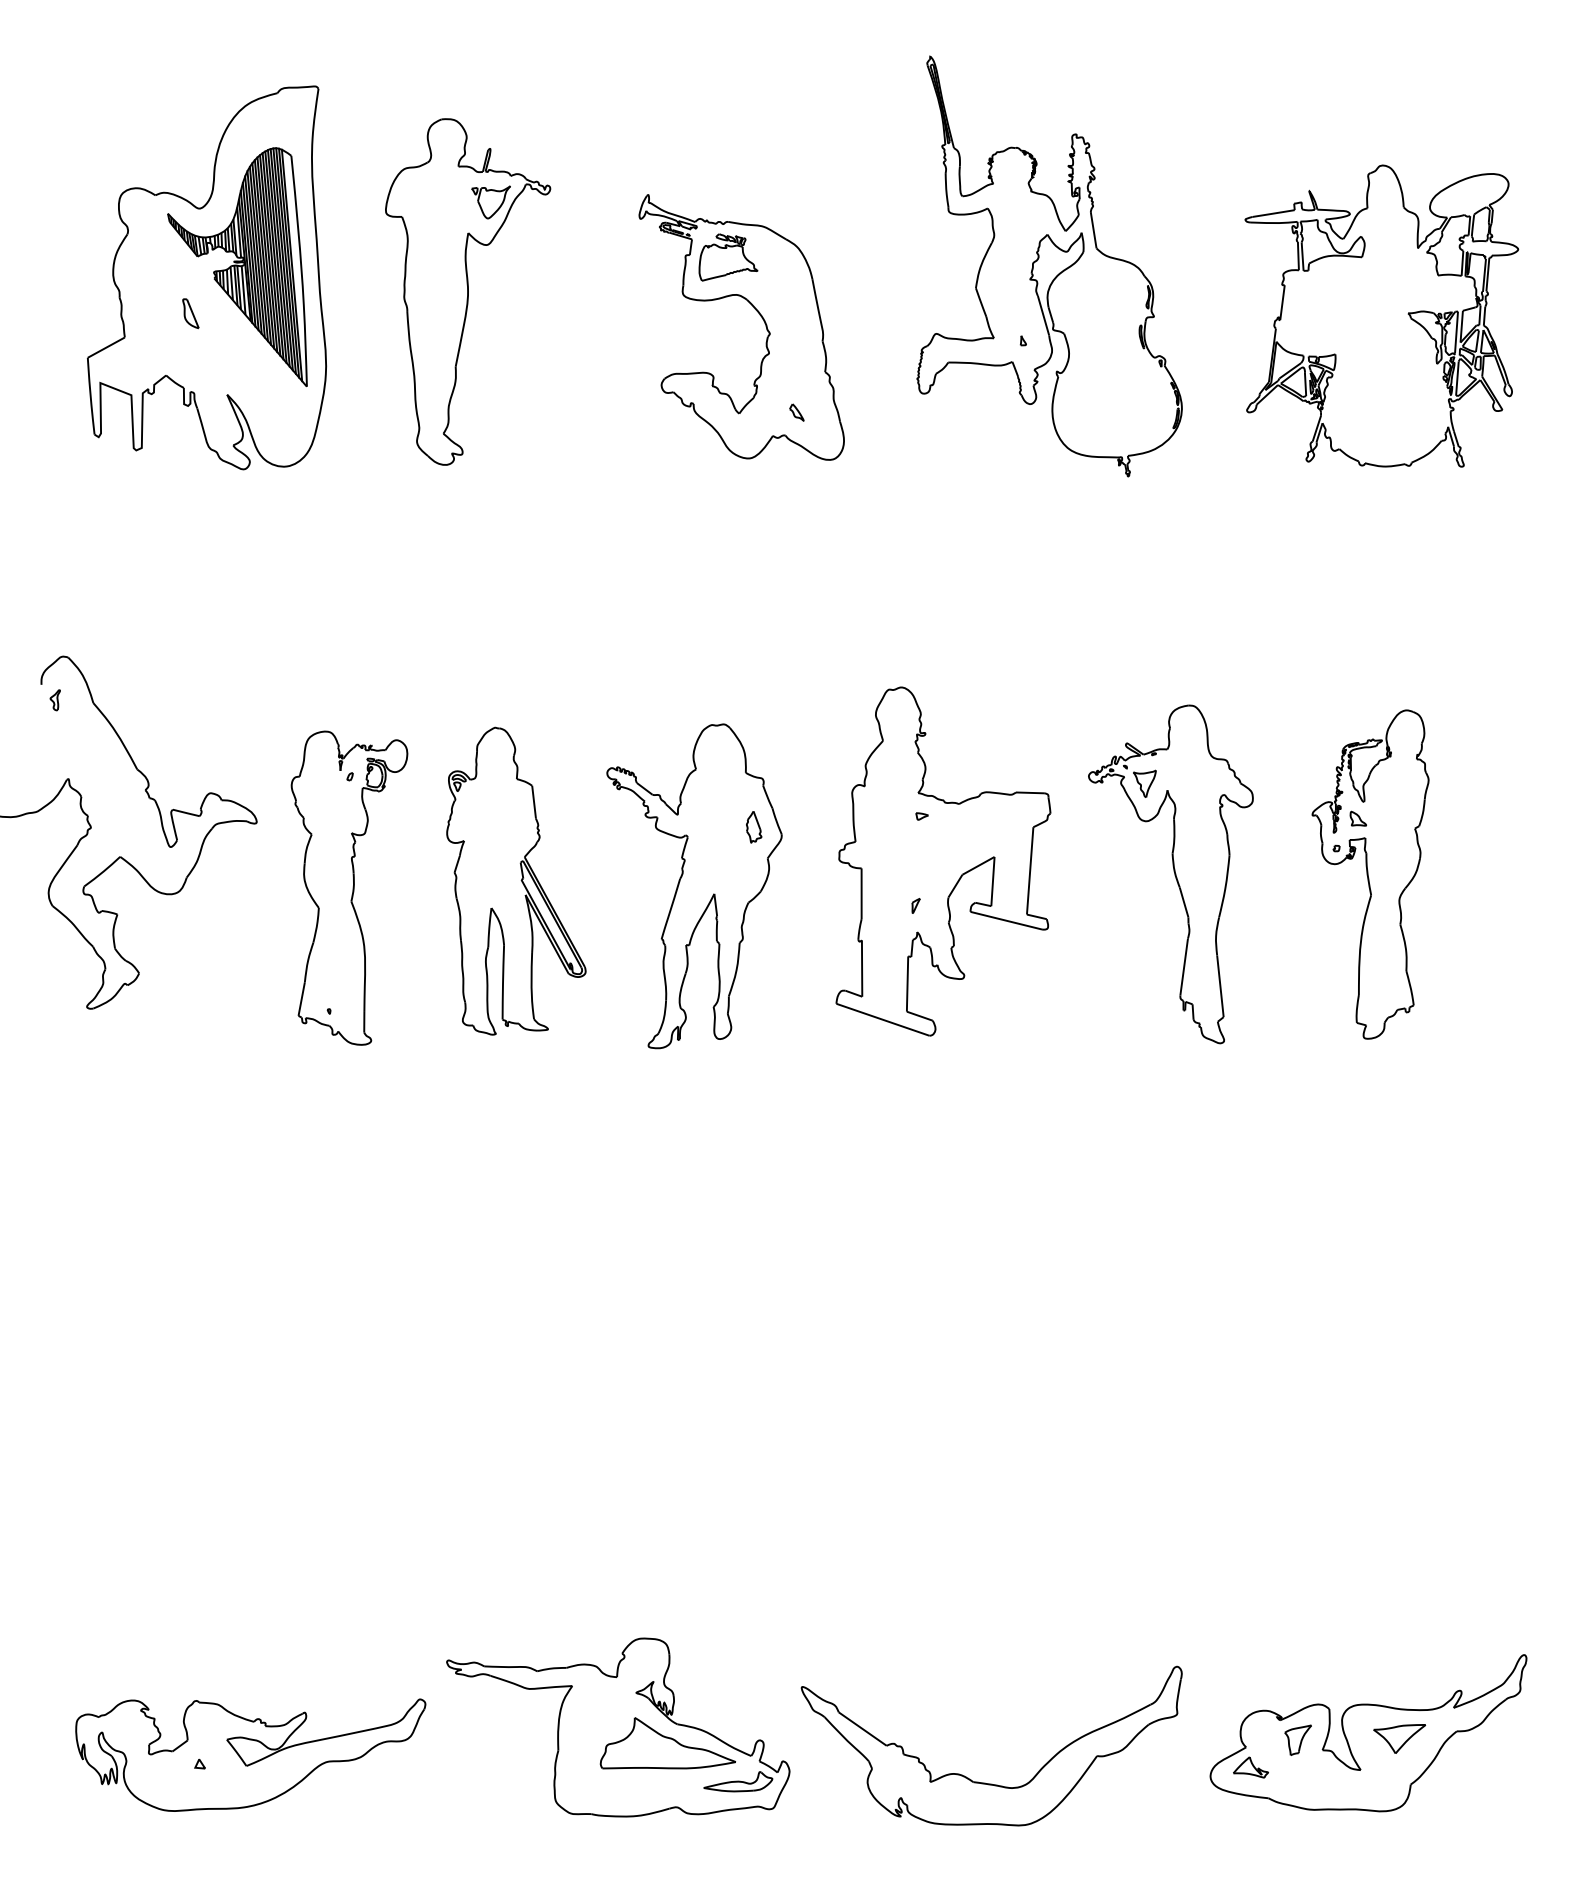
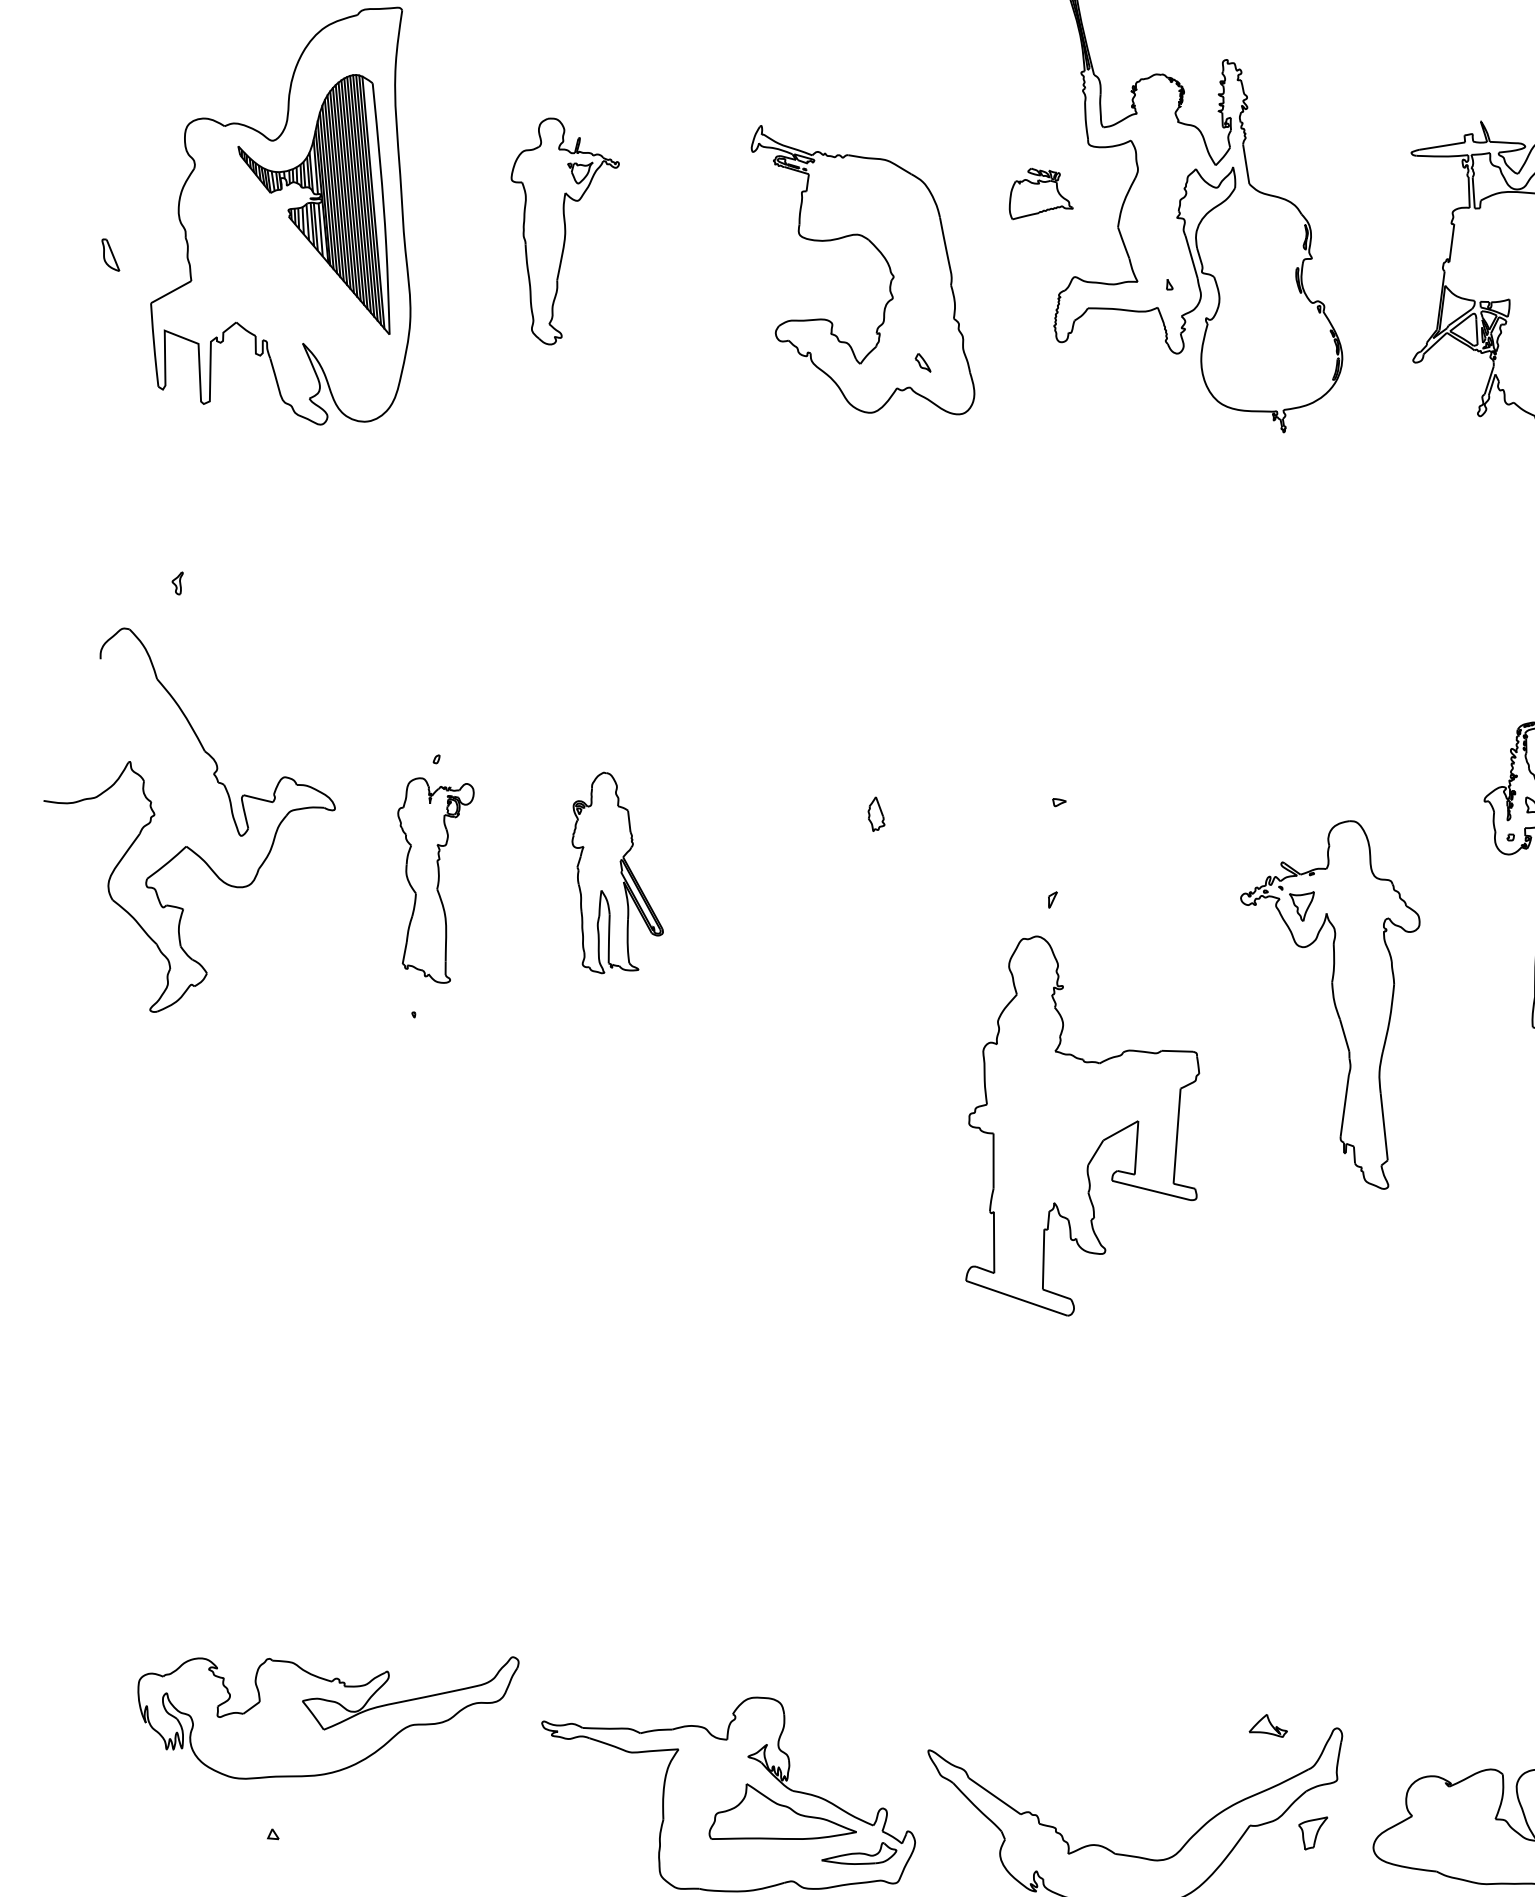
part: (728, 257) -> (1041, 193), moved
part: (468, 291) -> (565, 230), size x0.6
part: (190, 313) -> (110, 254), moved
part: (54, 700) -> (176, 583), moved
part: (943, 861) -> (1082, 1125), moved
part: (1170, 874) -> (1329, 1005), moved
part: (516, 880) -> (617, 872), size x0.6
part: (694, 886) -> (811, 878), removed
part: (349, 887) -> (435, 879), size x0.6
part: (1297, 1739) -> (1312, 1832), moved
part: (250, 1754) -> (328, 1717), moved
part: (1250, 1767) -> (1267, 1725), moved

